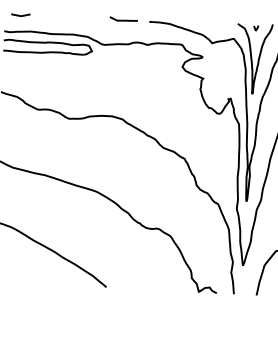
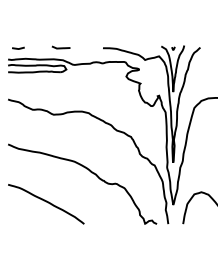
curve: (122, 19) -> (60, 47), moved

